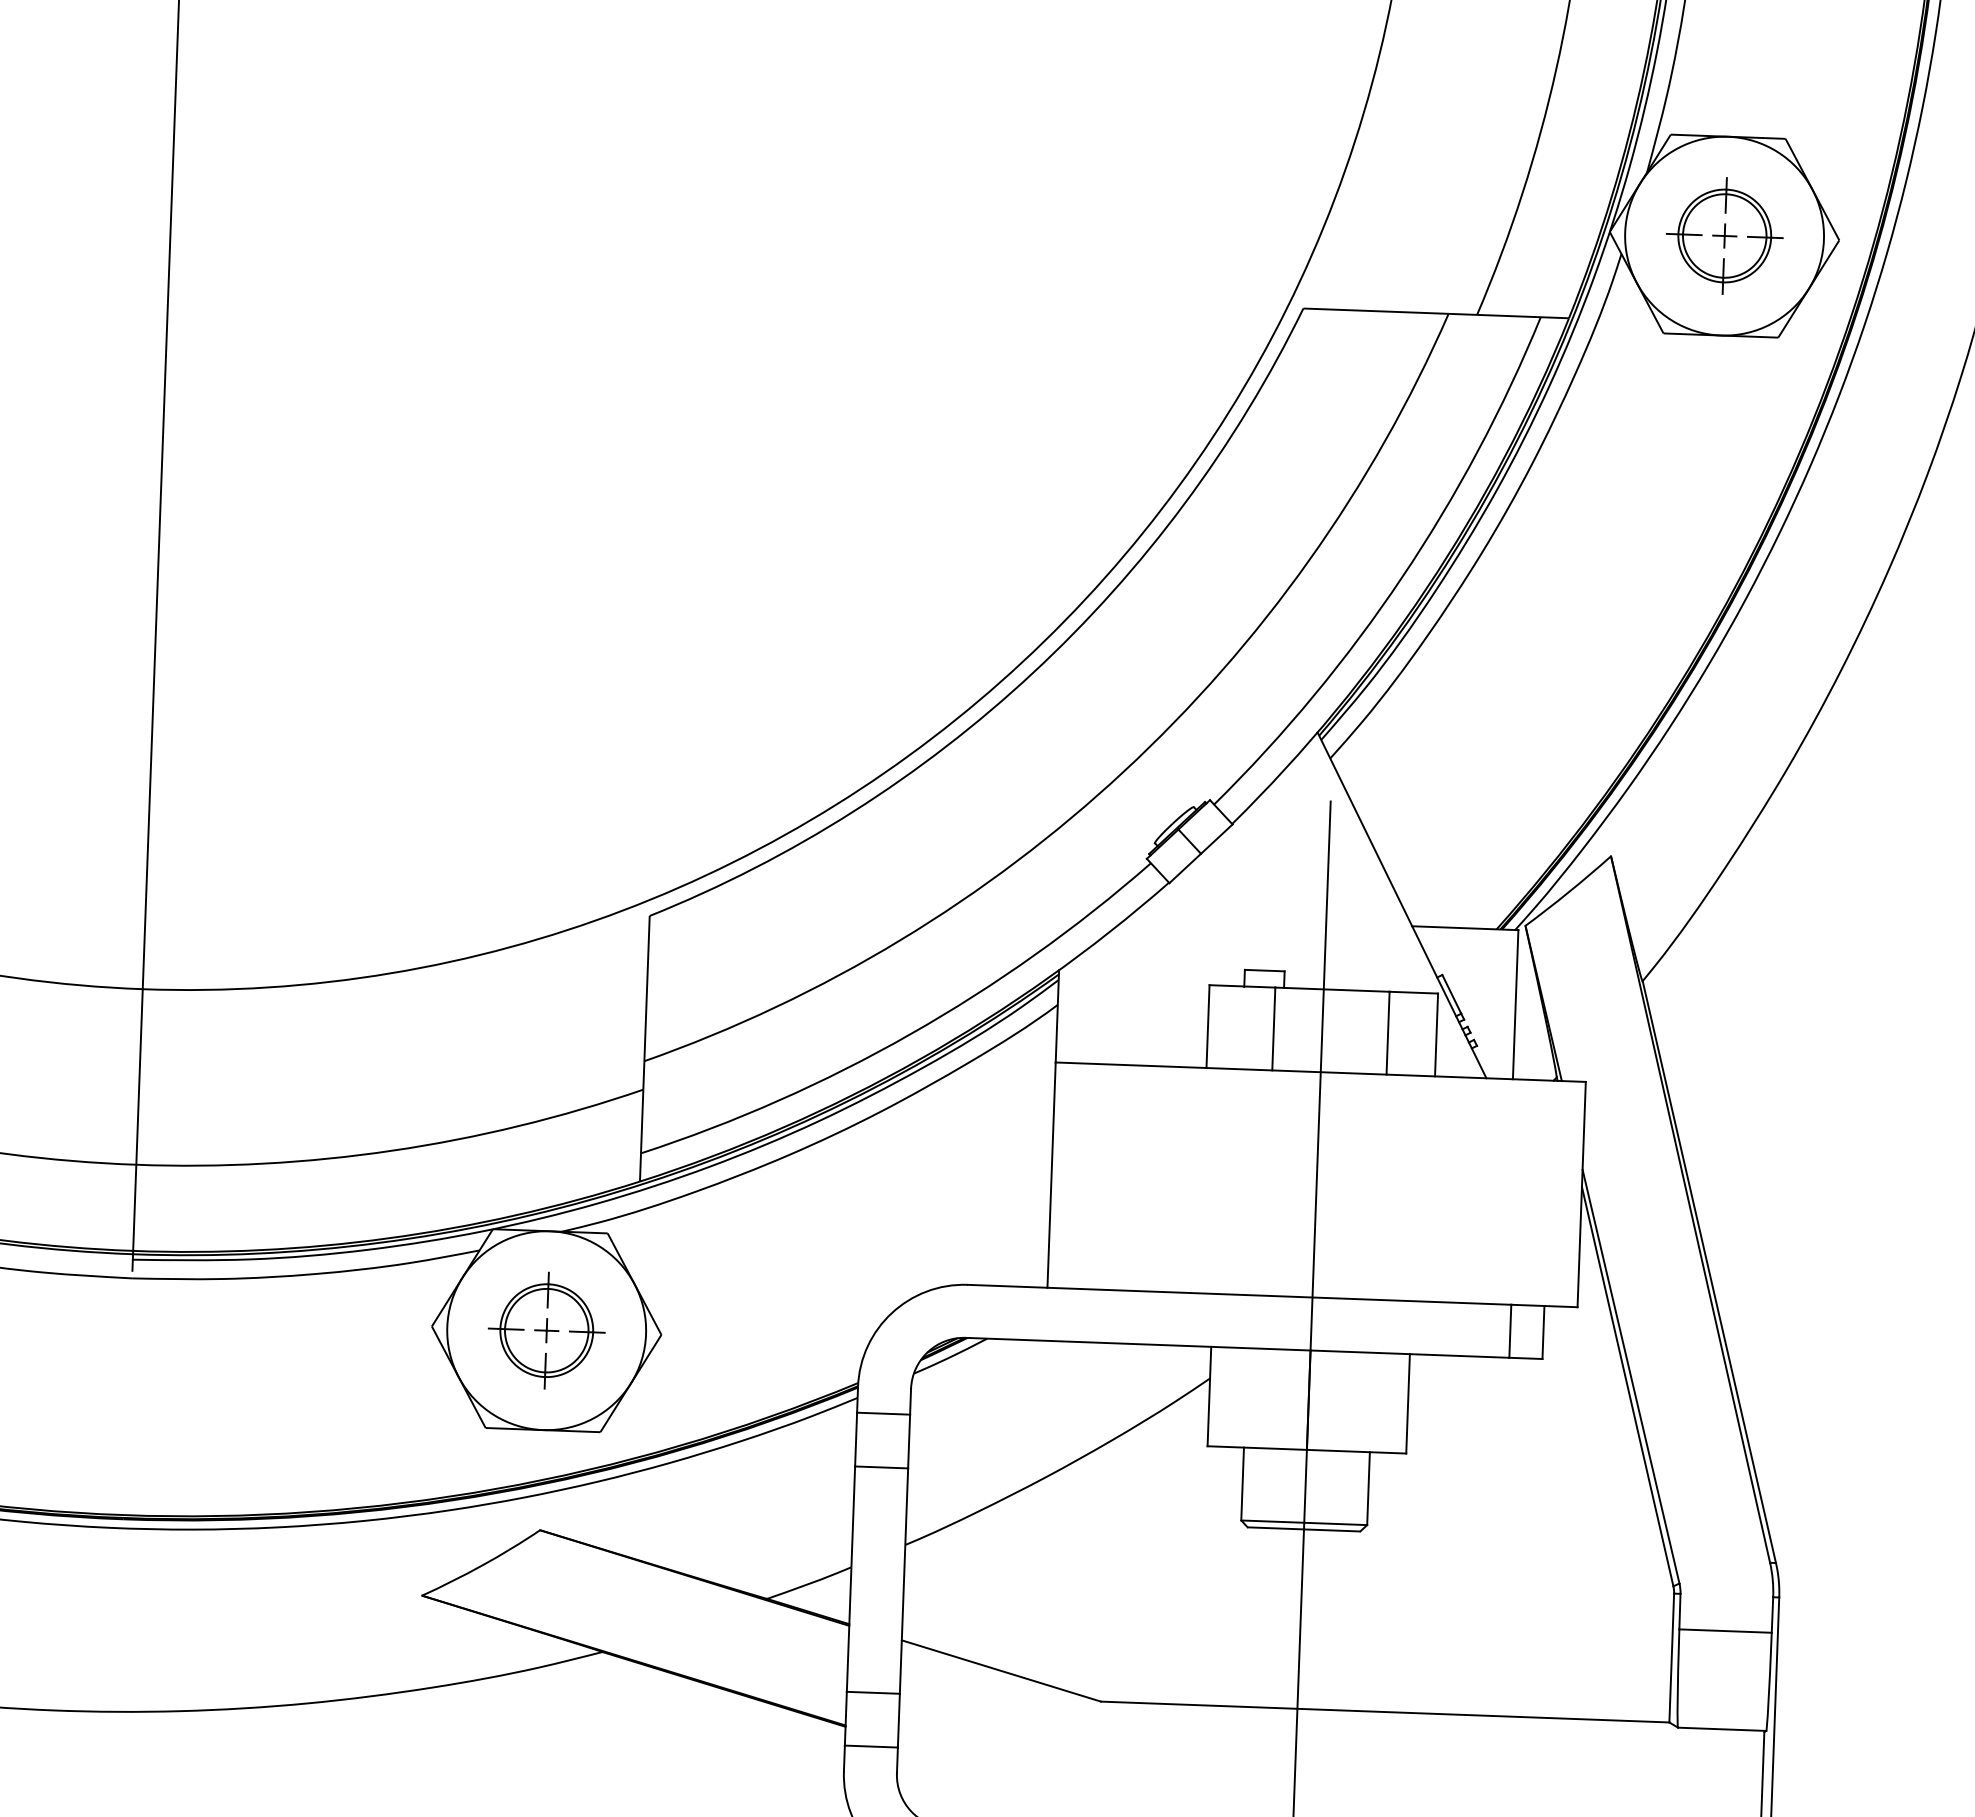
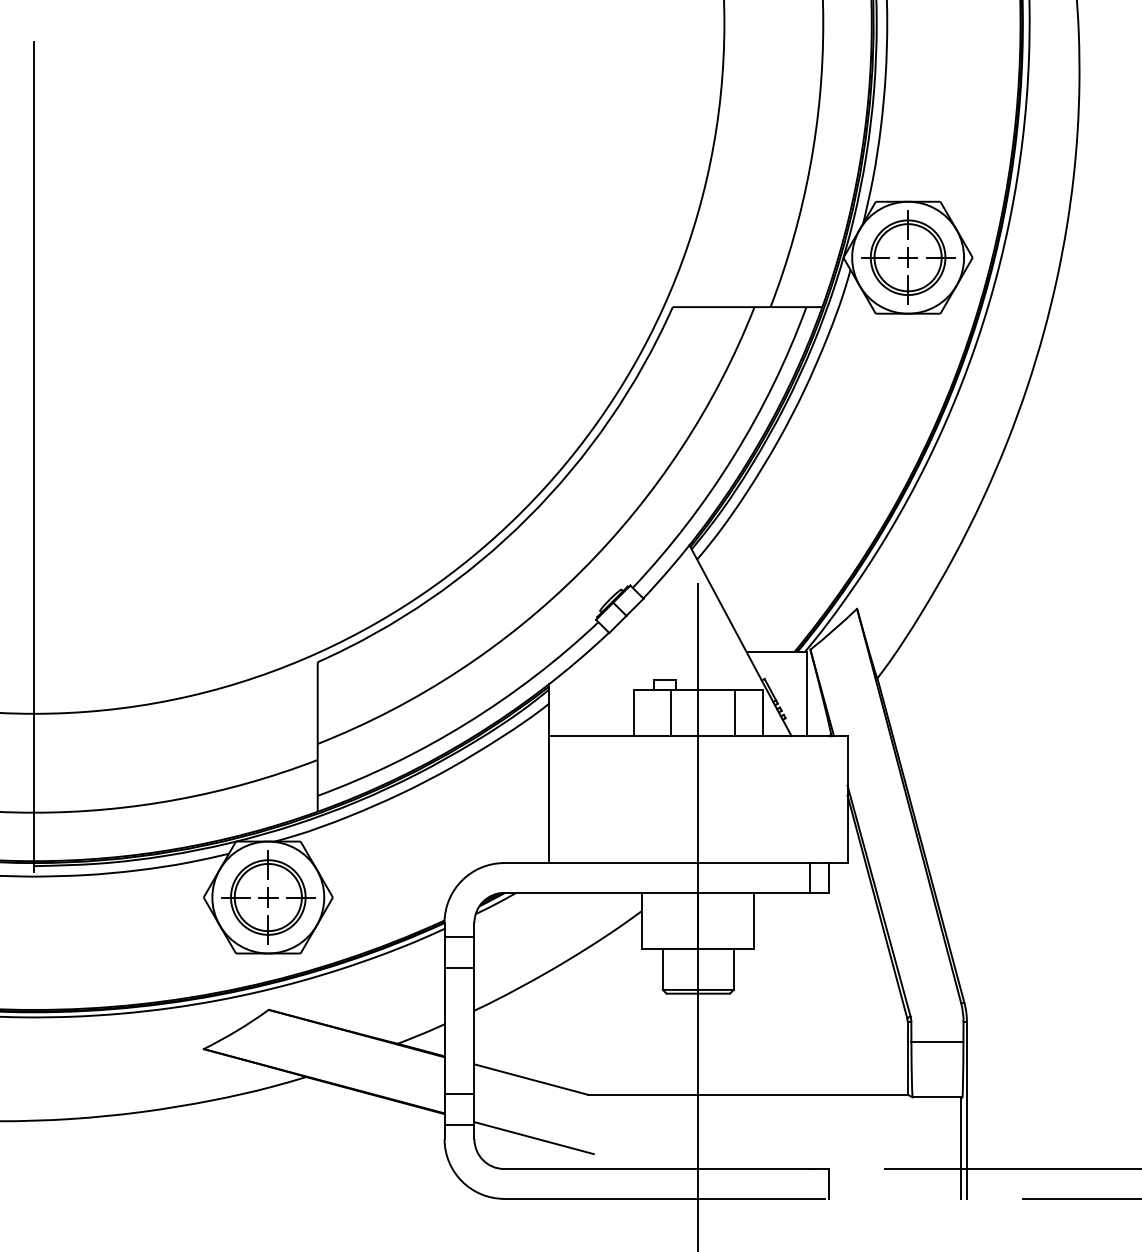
part: (1725, 235) -> (908, 257), size x1.43
part: (546, 1330) -> (268, 897), size x1.43
line: (1001, 1775) -> (533, 1138), added

